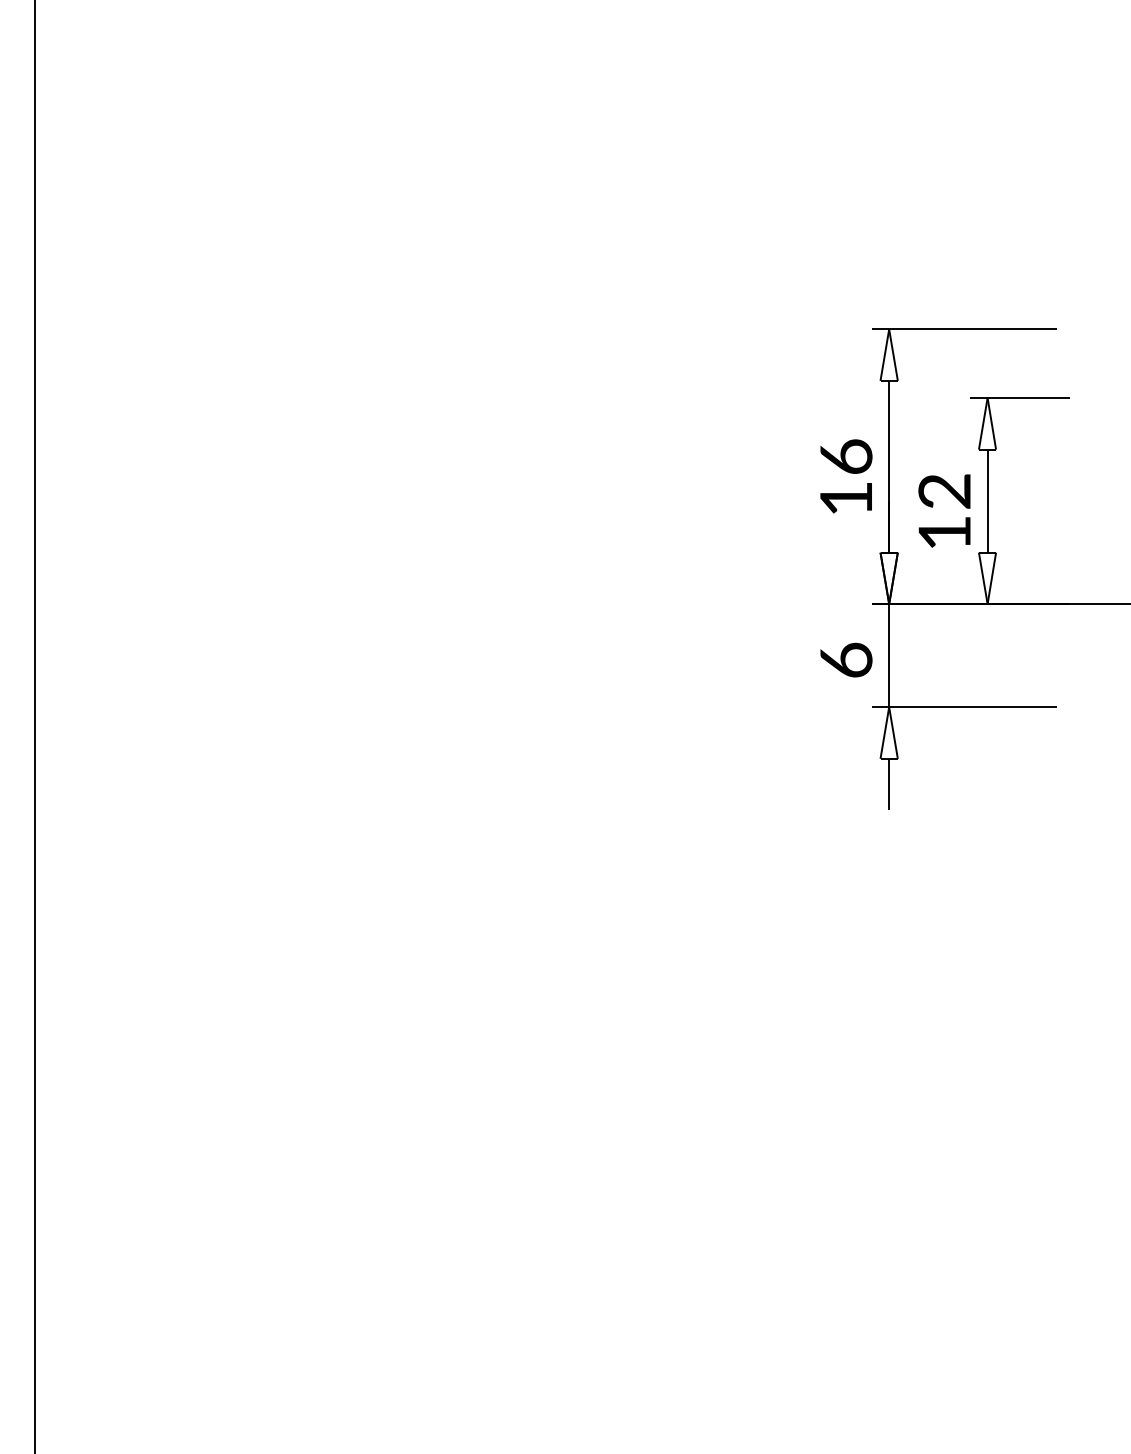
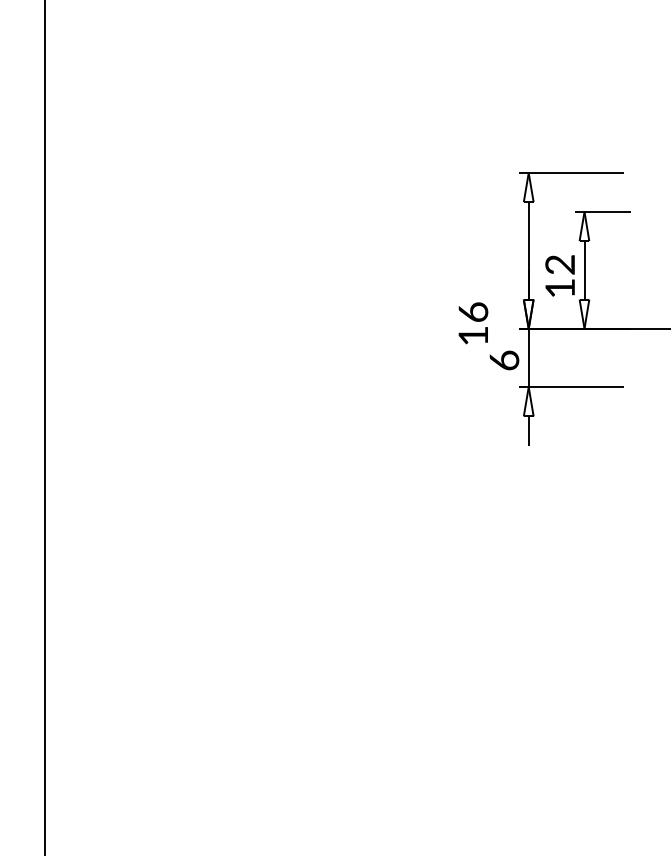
text: (846, 476) -> (473, 323), moved

